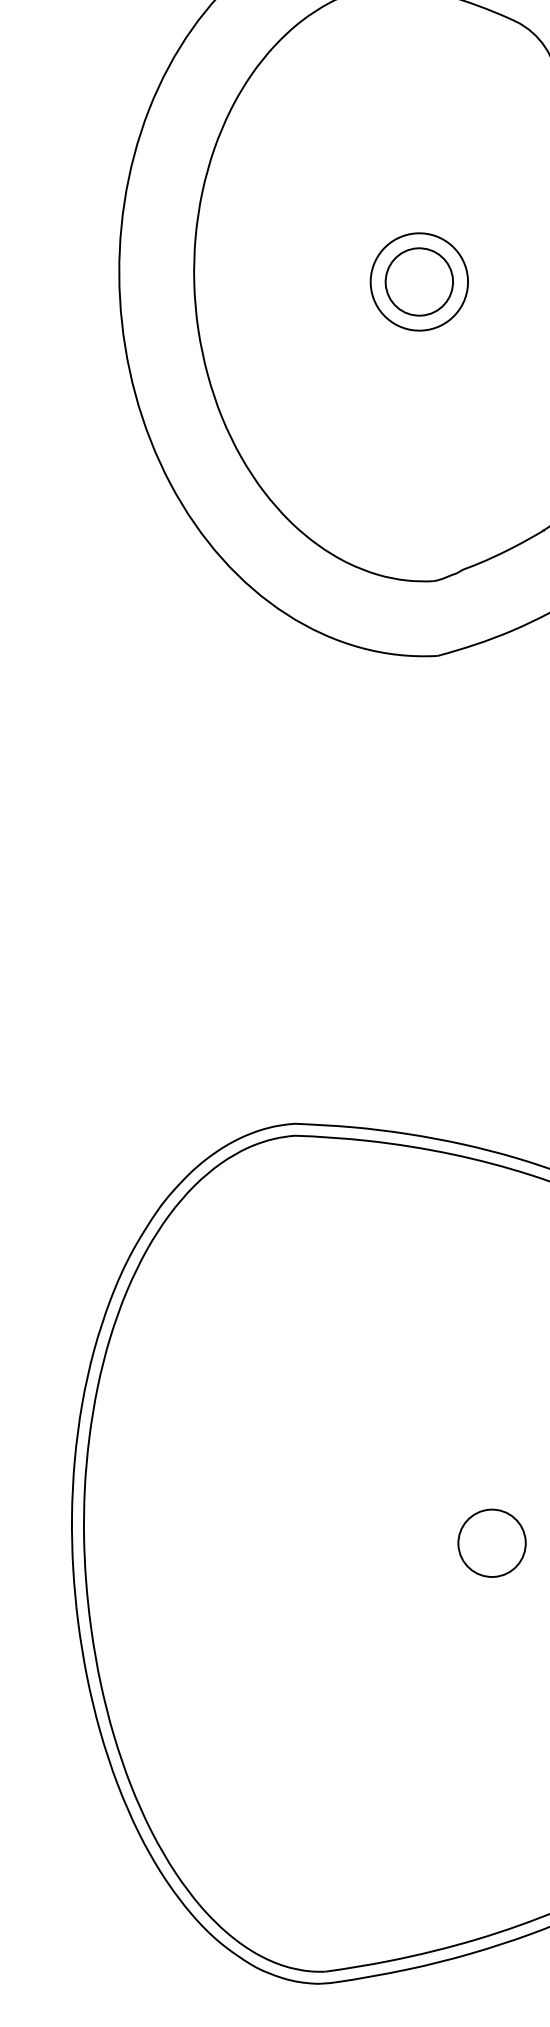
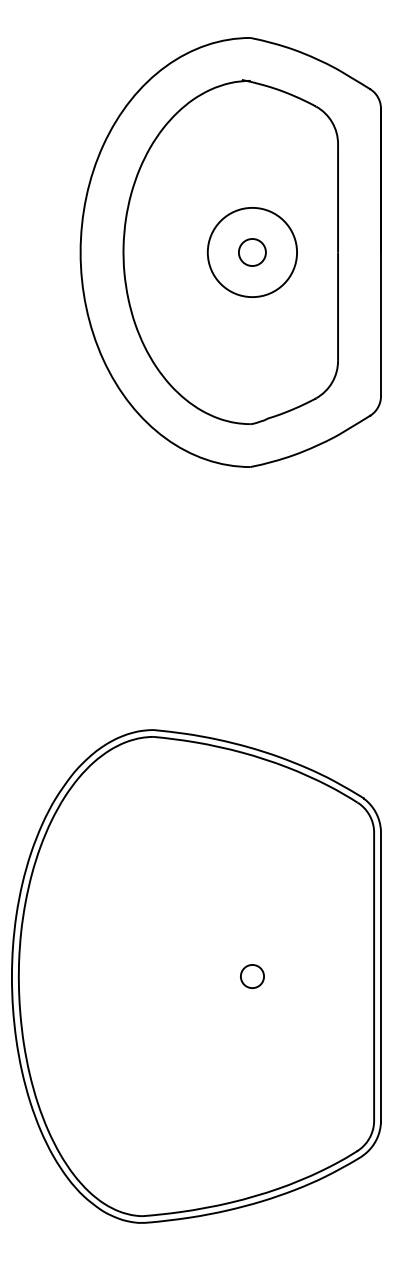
circle: (419, 281) -> (252, 252), size x0.7
circle: (419, 281) -> (252, 252), size x1.6
circle: (492, 1543) -> (252, 976), size x0.6

